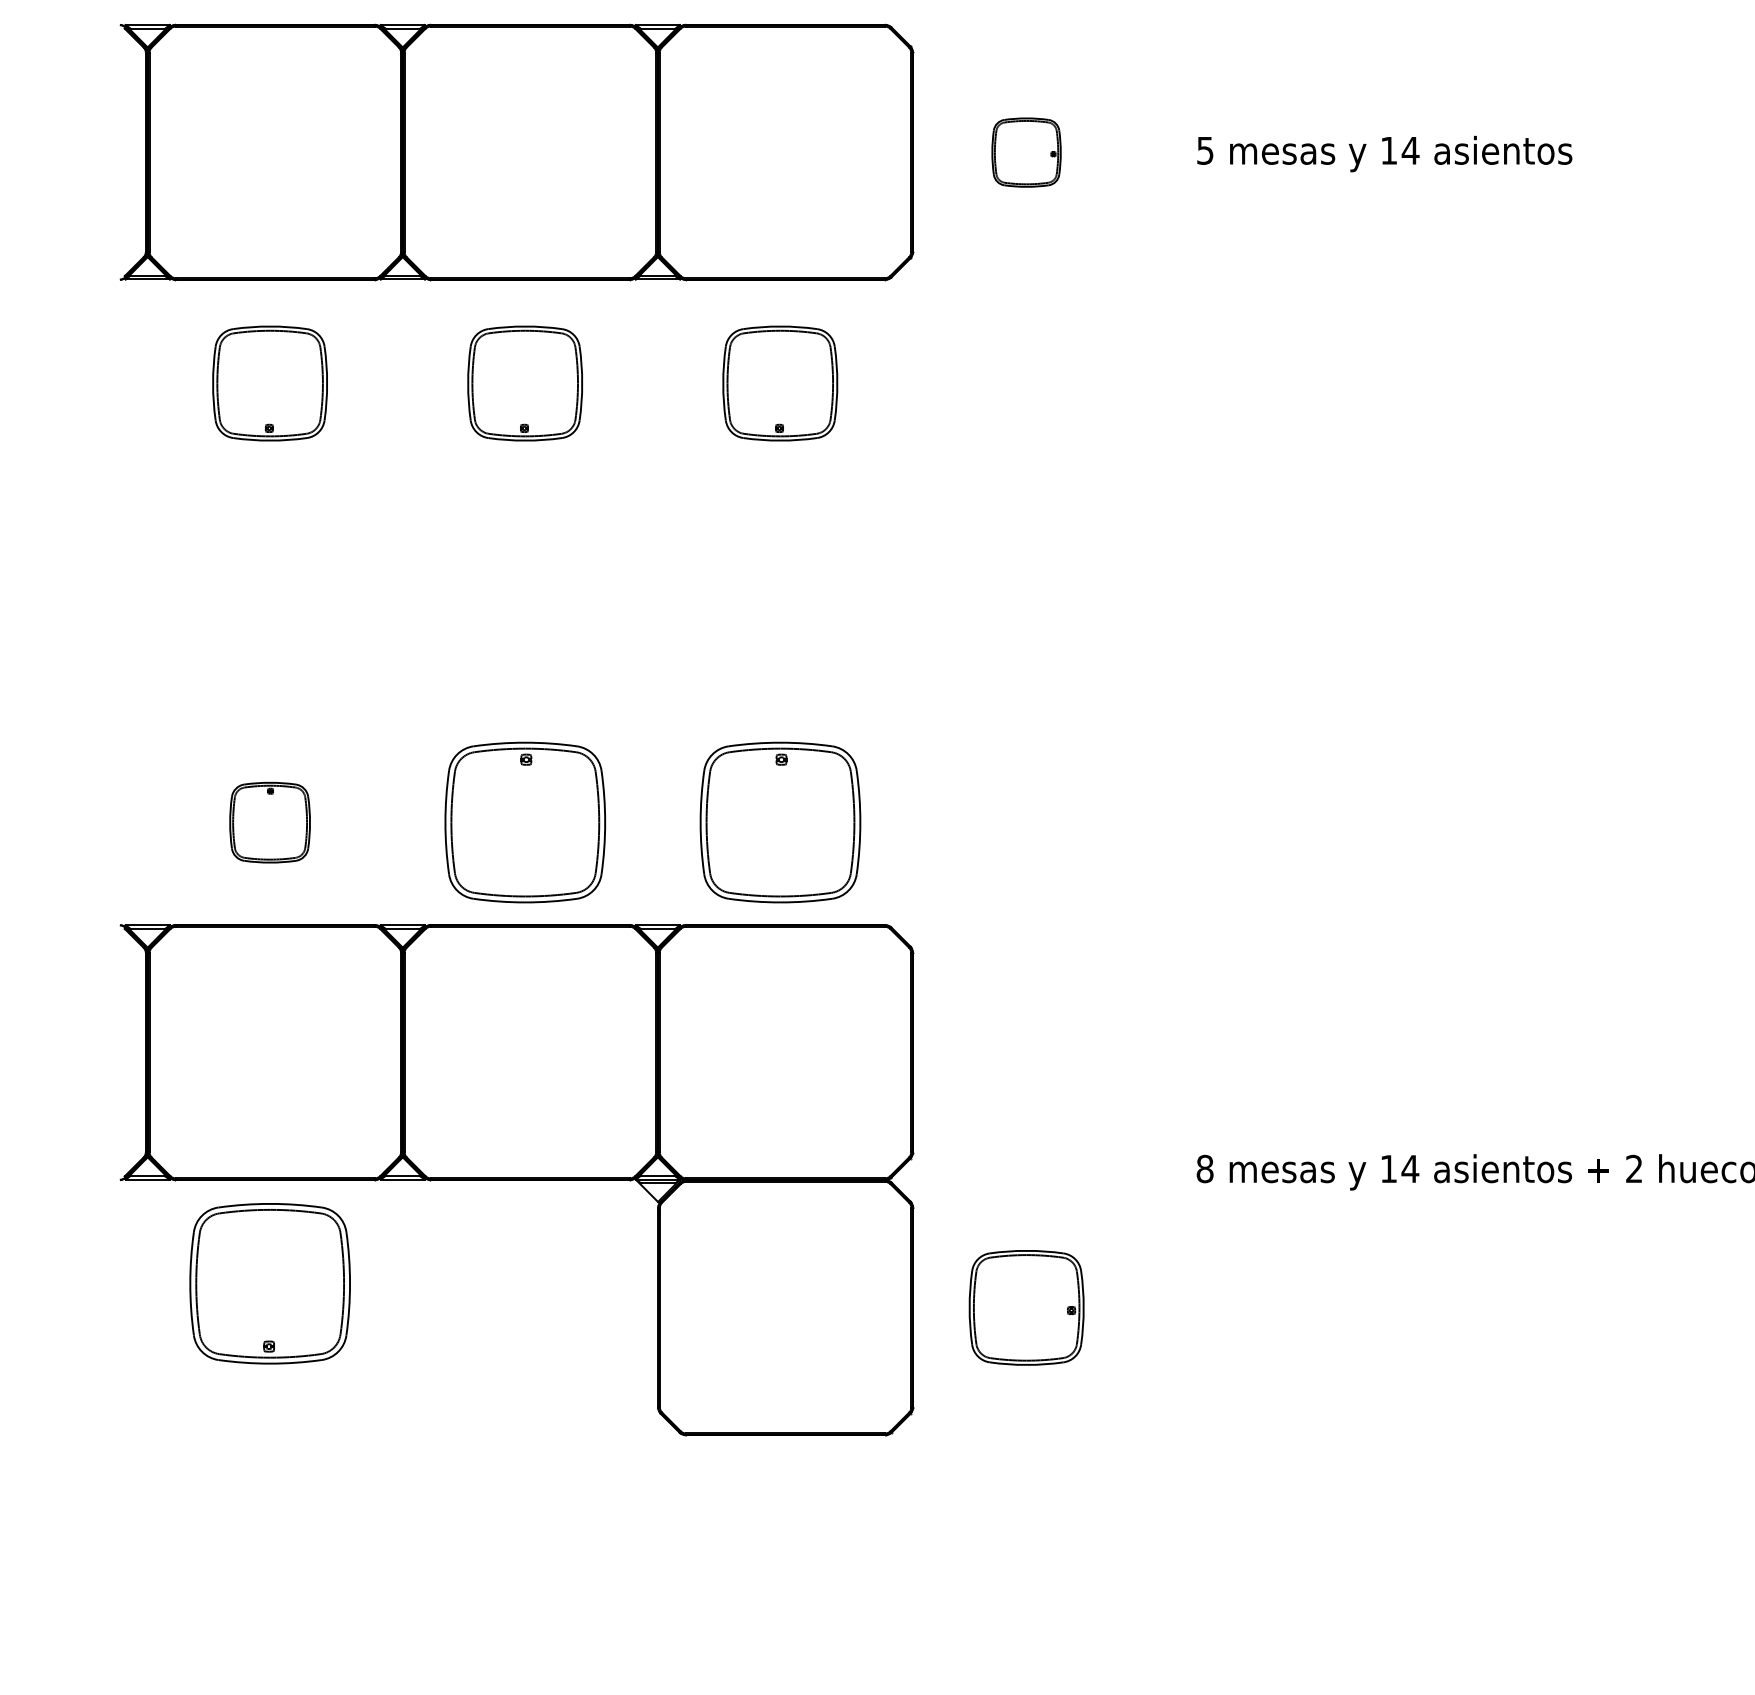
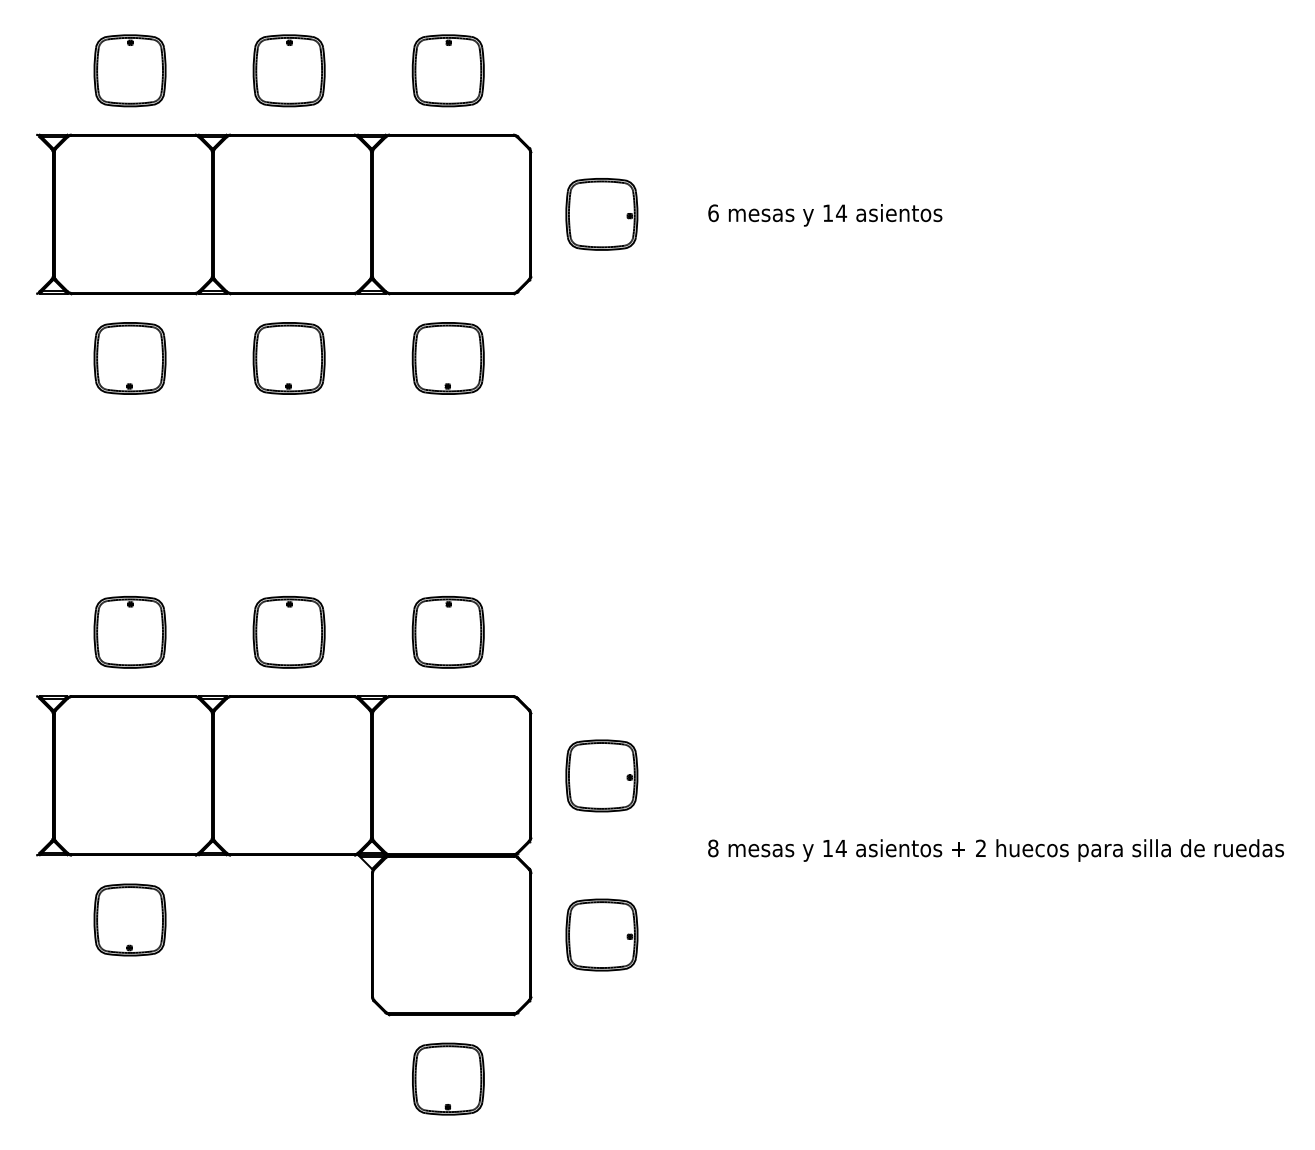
text: (1205, 151) -> (713, 213), 5 -> 6
part: (1025, 152) -> (601, 214), size x1.67
part: (269, 822) -> (129, 632), size x1.43
part: (524, 822) -> (288, 632), size x0.71
part: (779, 822) -> (447, 632), size x0.71
part: (1025, 1052) -> (601, 775), added
part: (269, 1282) -> (129, 919), size x0.71
part: (780, 1537) -> (448, 1078), added

